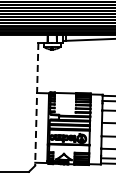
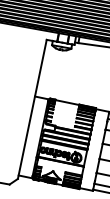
line: (36, 104) -> (31, 109), dashed -> solid

